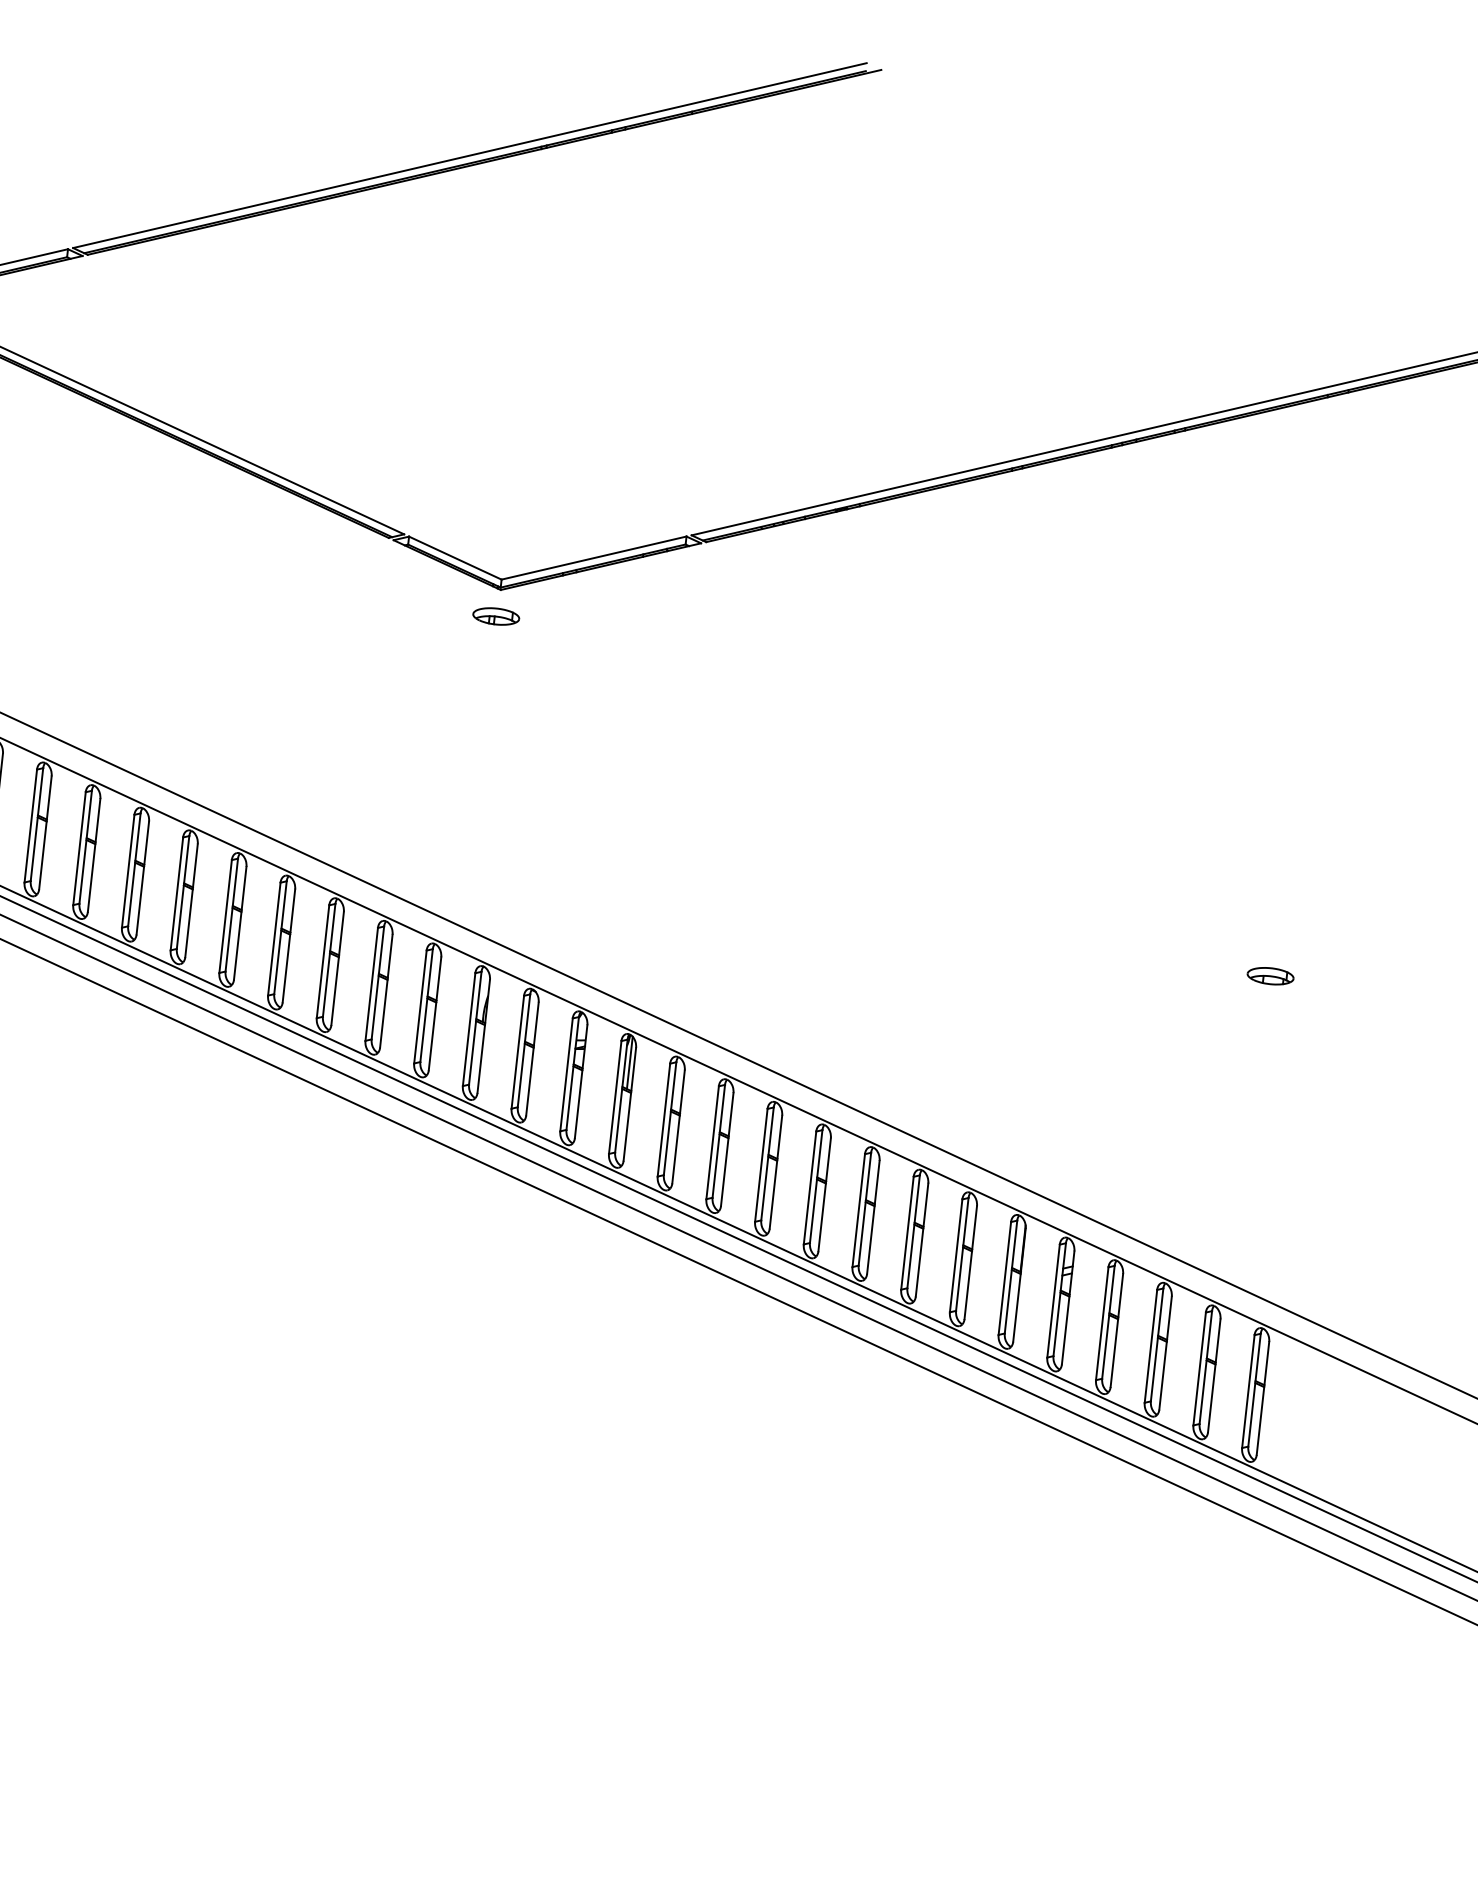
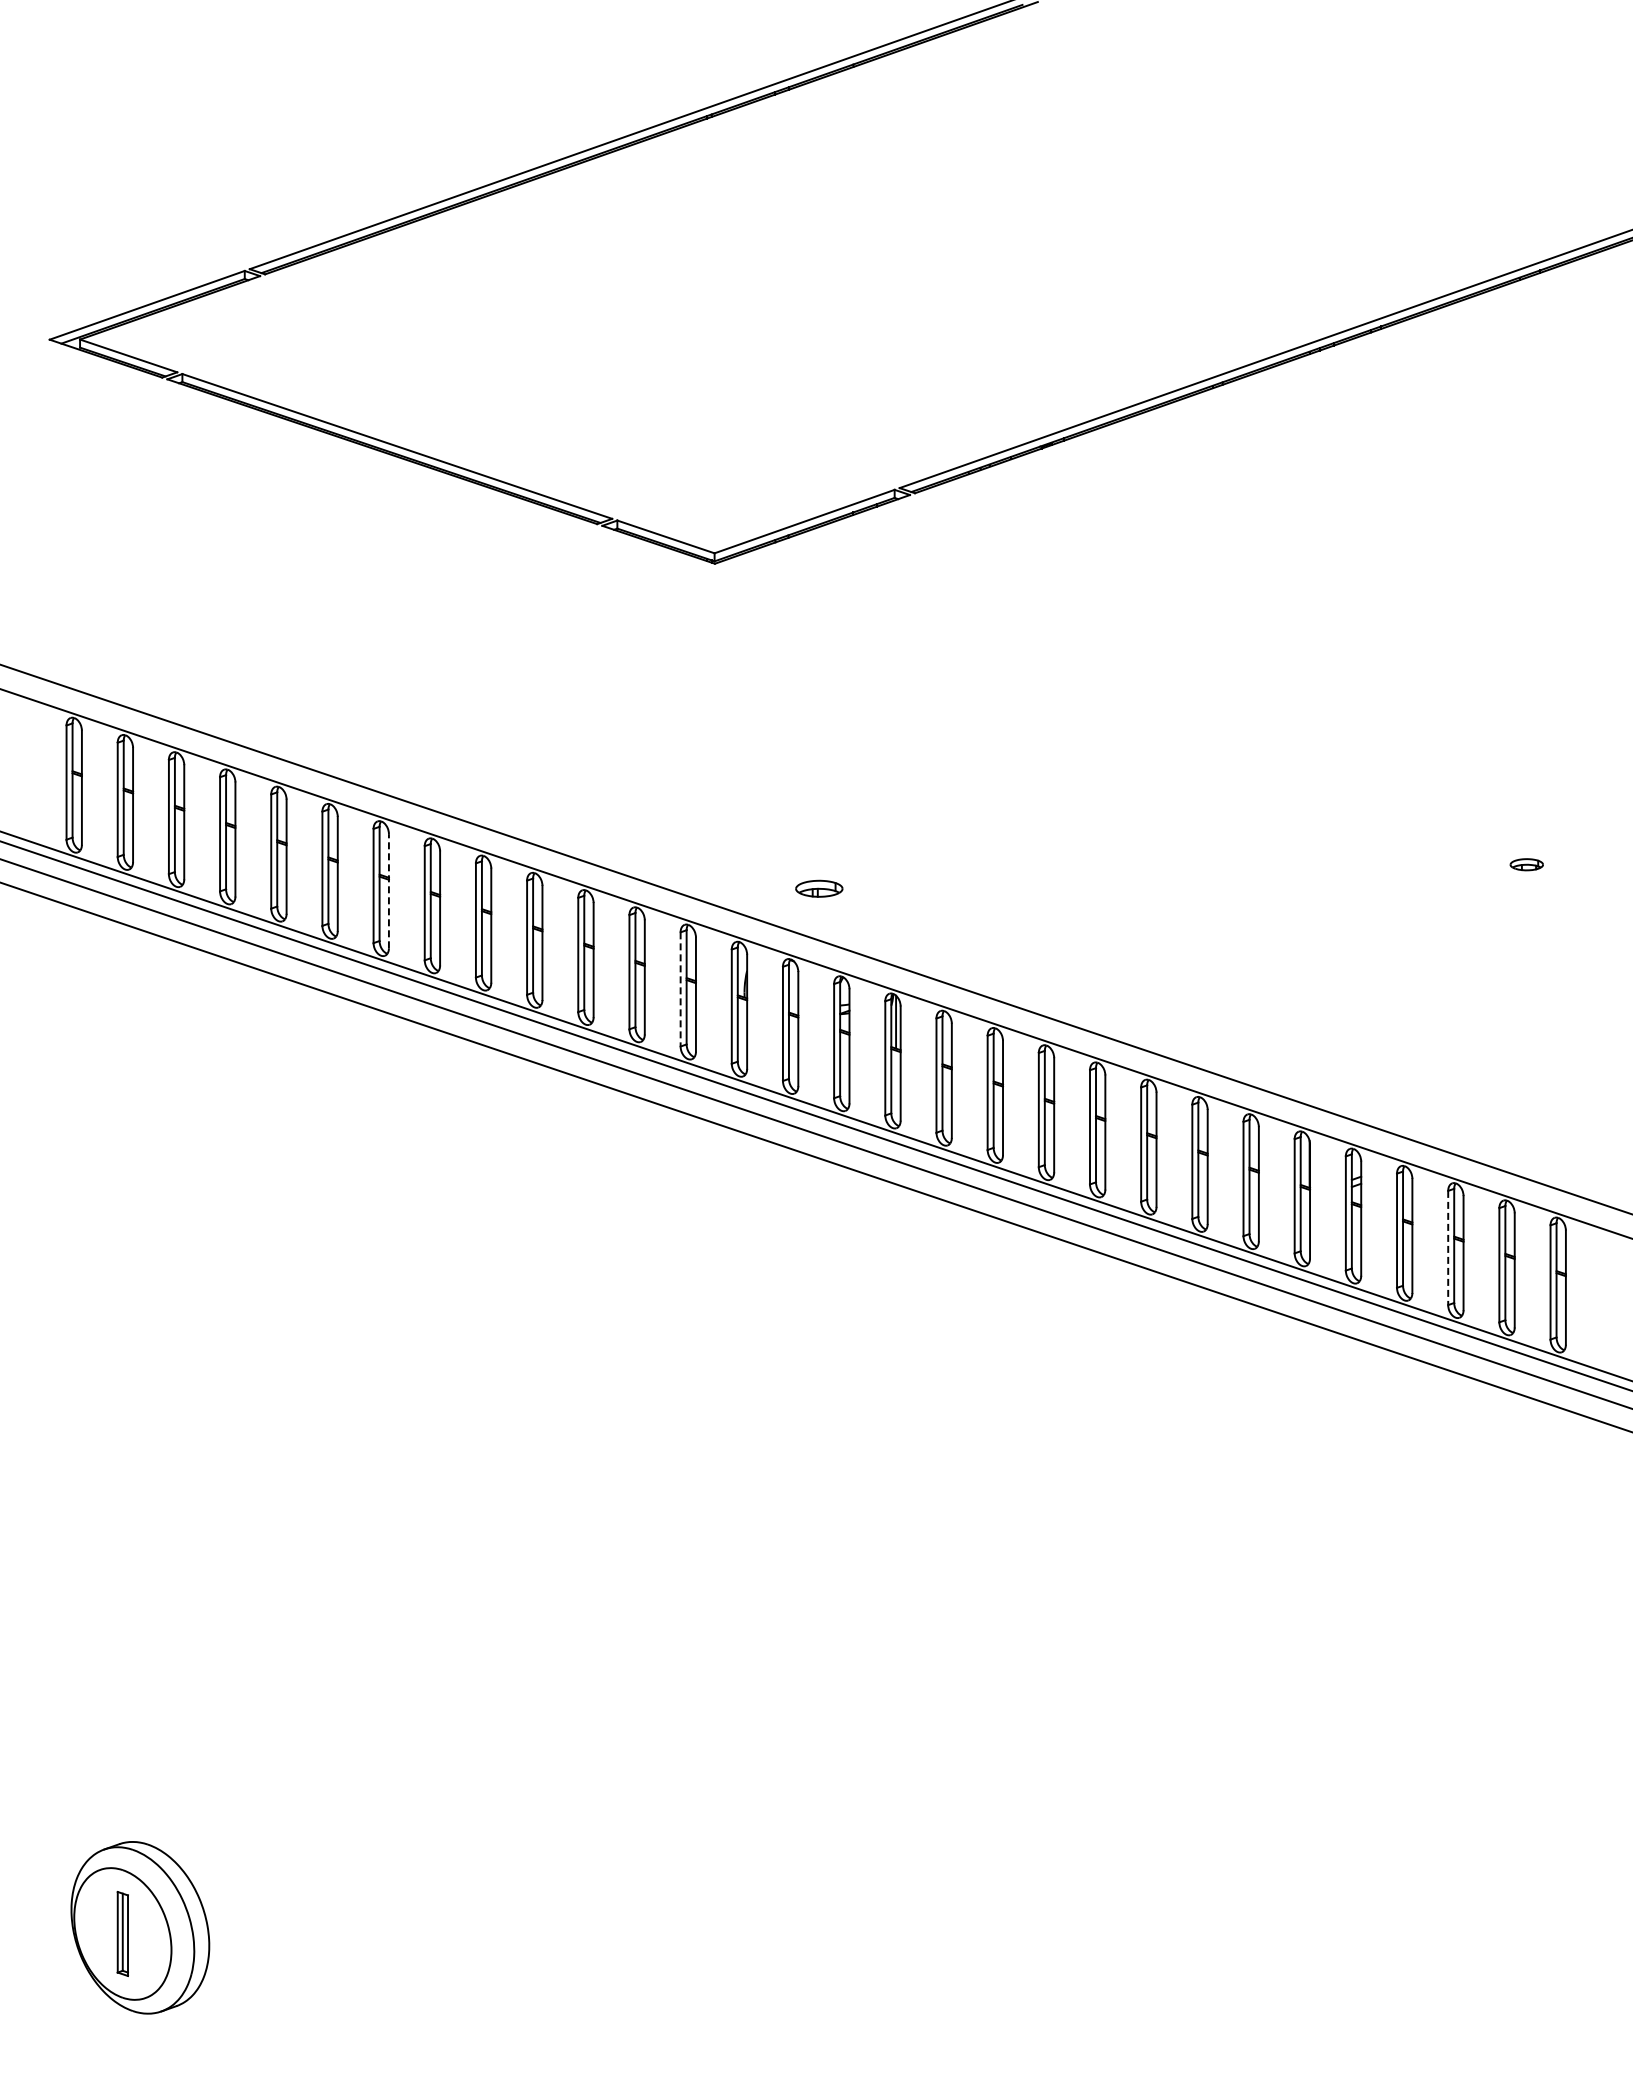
part: (496, 616) -> (819, 888), moved
line: (142, 877) -> (388, 890), solid -> dashed
part: (1270, 975) -> (1526, 864), size x0.7
line: (420, 1007) -> (680, 989), solid -> dashed
line: (1151, 1346) -> (1448, 1248), solid -> dashed

